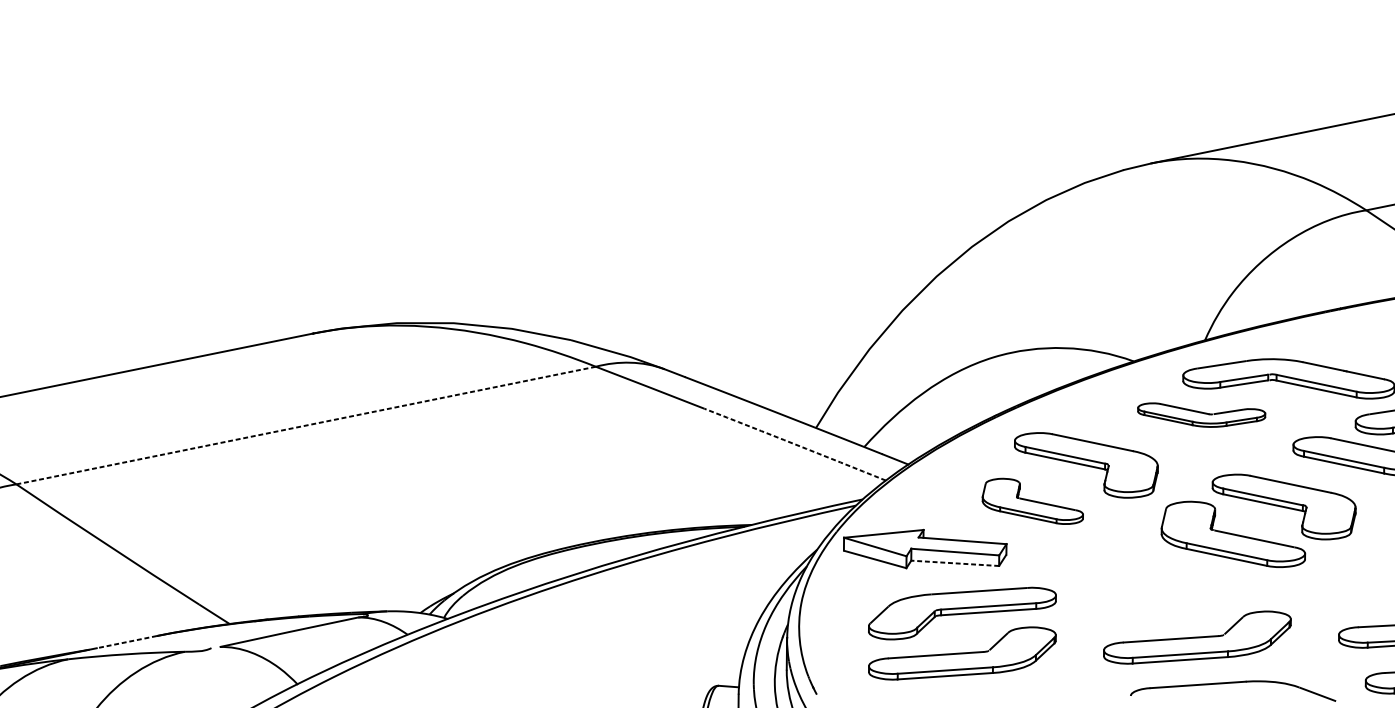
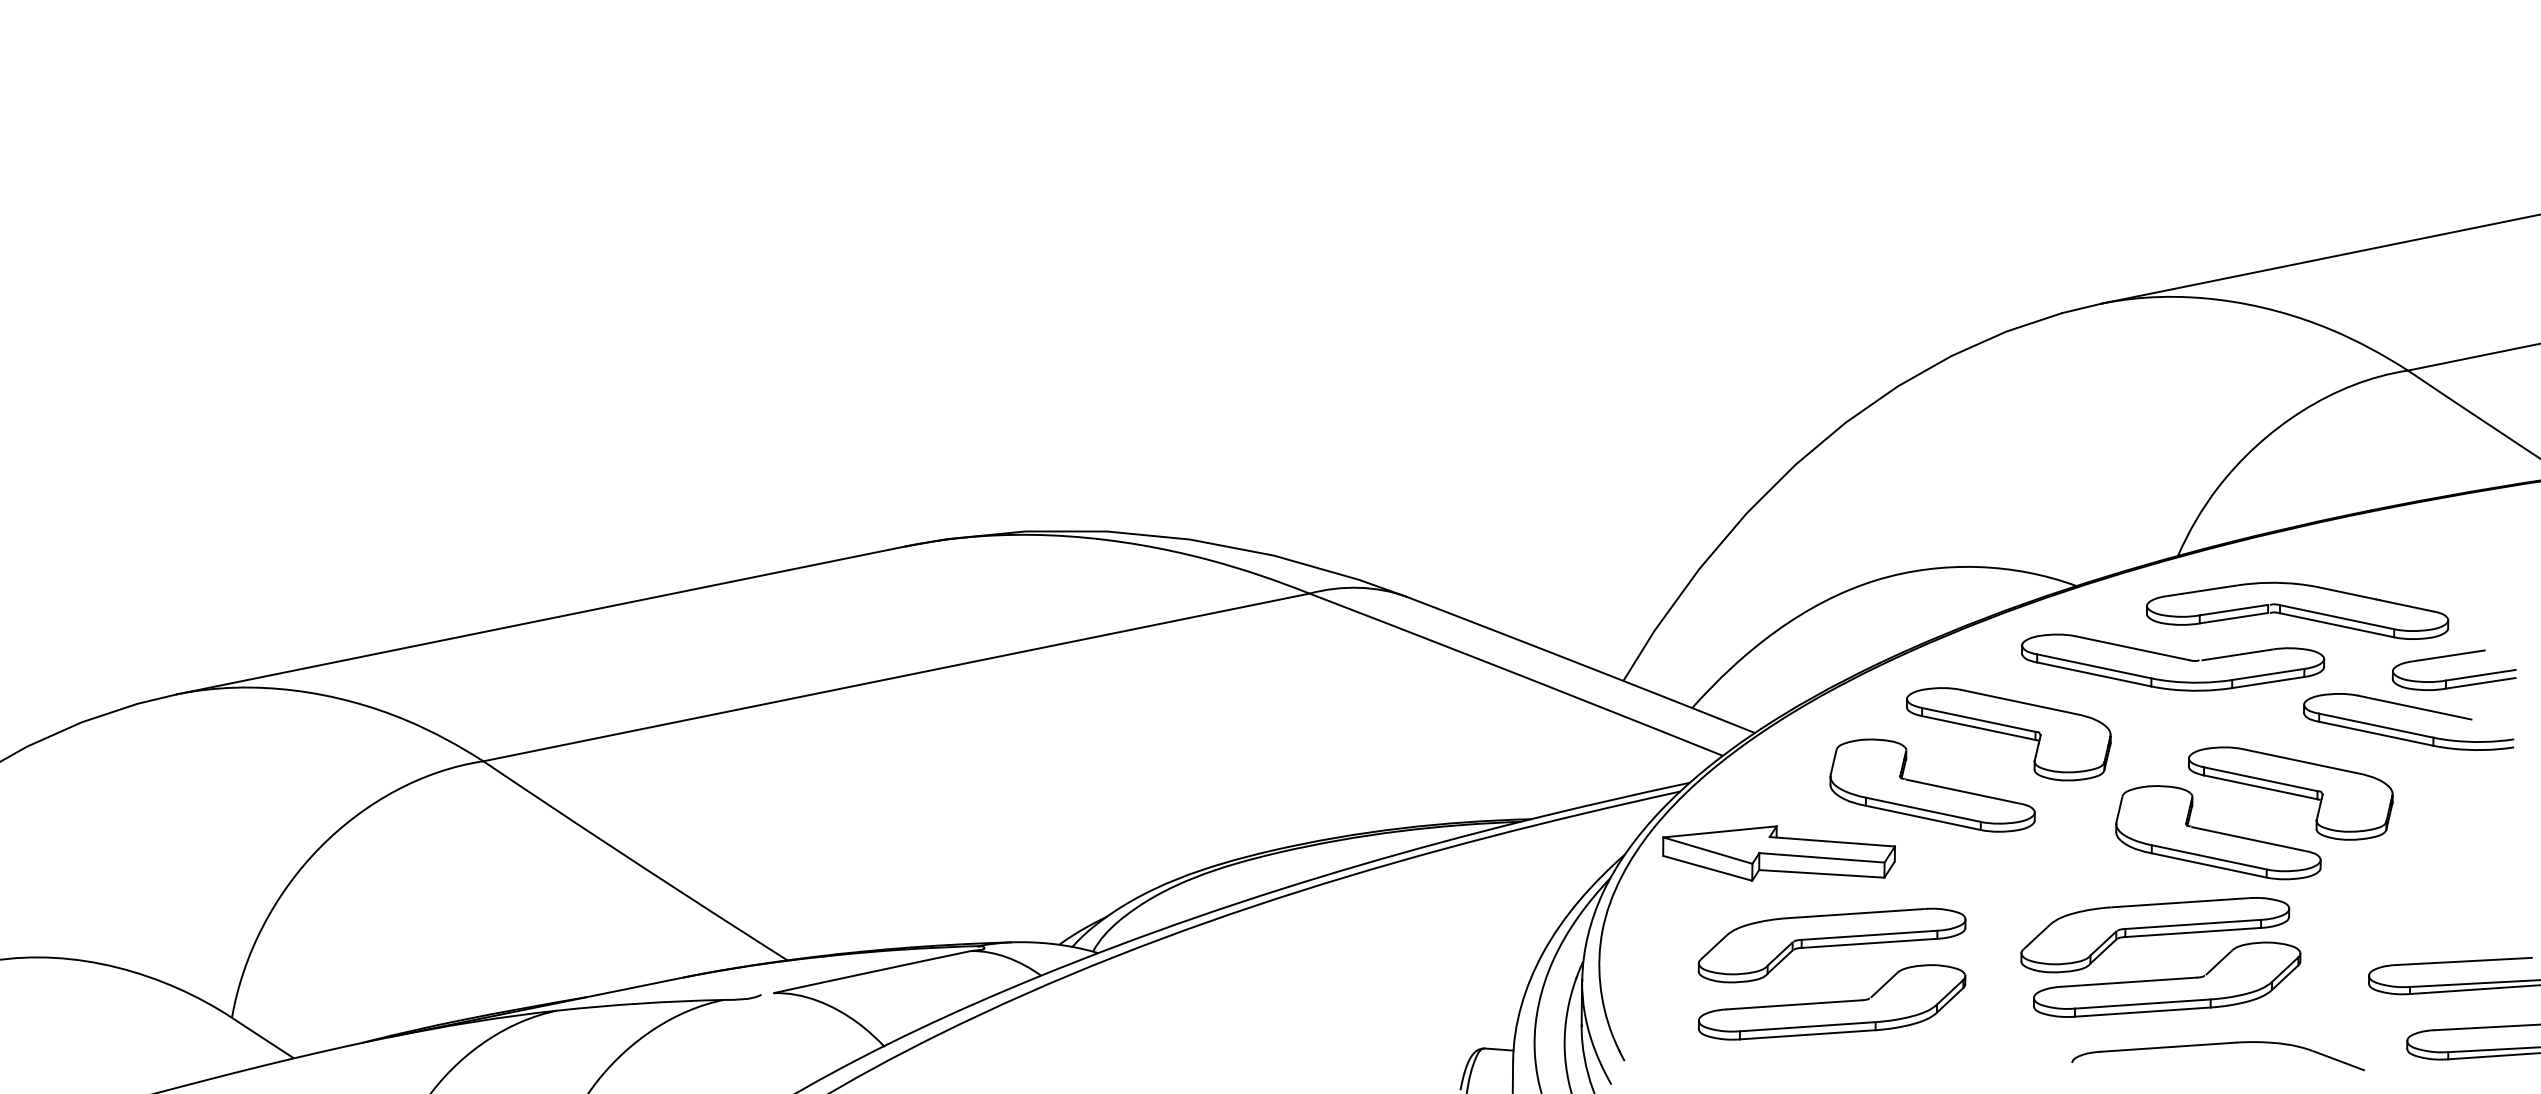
part: (1201, 415) -> (2173, 662), size x1.67
line: (305, 425) -> (895, 677), dashed -> solid
arc: (795, 444) -> (1593, 704), dashed -> solid
part: (1032, 501) -> (1932, 785), size x1.43
line: (954, 563) -> (1821, 873), dashed -> solid
part: (1189, 606) -> (2155, 935), added
line: (126, 642) -> (640, 986), dashed -> solid

